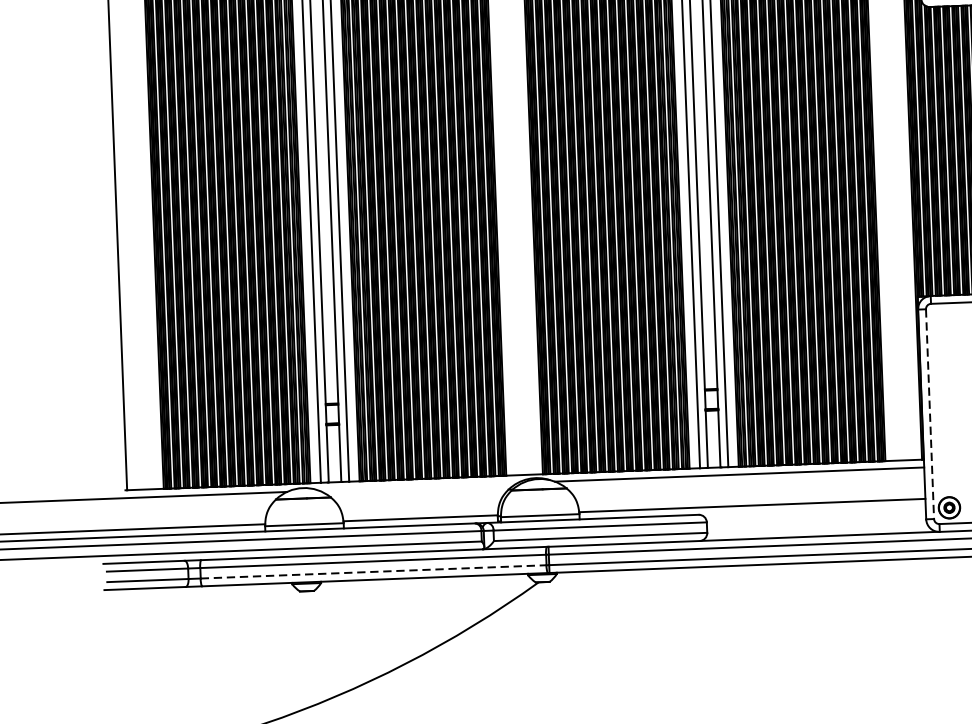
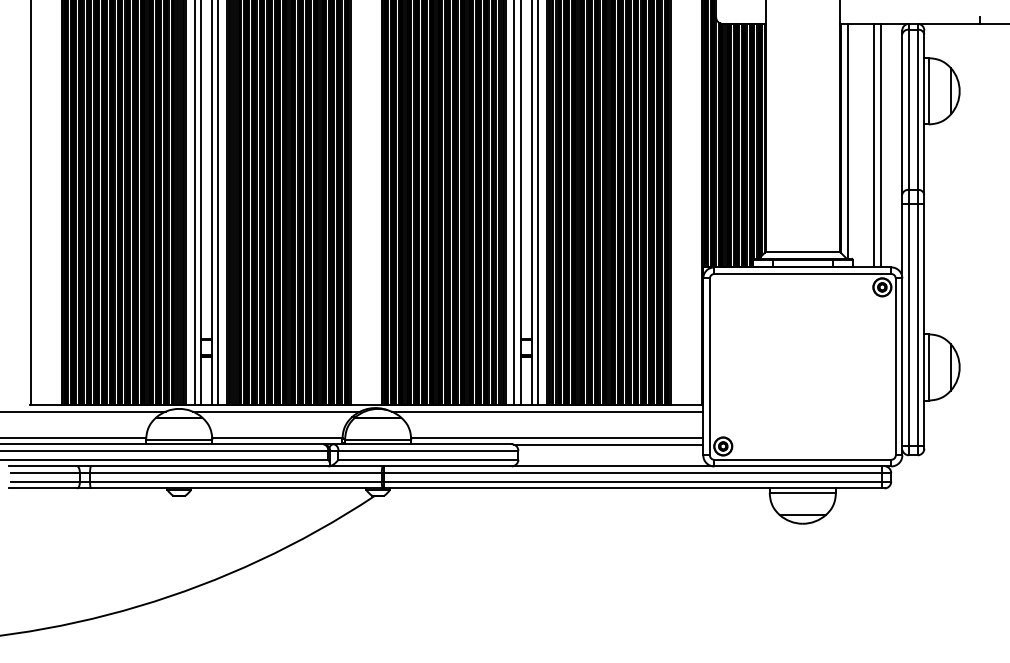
line: (929, 414) -> (709, 367), dashed -> solid
line: (418, 486) -> (276, 411), added
line: (813, 510) -> (608, 444), added
line: (374, 571) -> (236, 481), dashed -> solid

